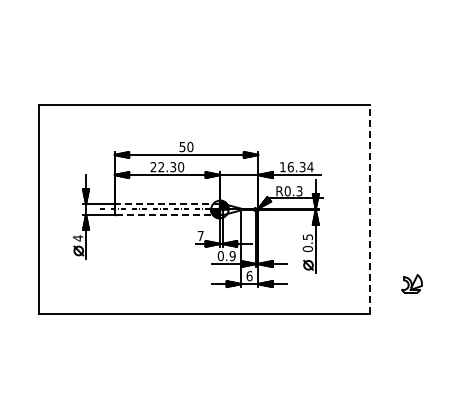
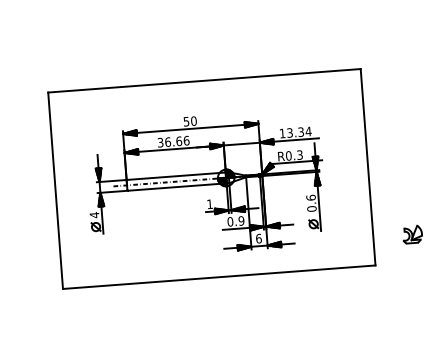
text: (167, 167) -> (173, 142), 22.30 -> 36.66
text: (290, 167) -> (289, 133), 16.34 -> 13.34
line: (167, 203) -> (176, 175), dashed -> solid
line: (370, 209) -> (368, 167), dashed -> solid
line: (168, 215) -> (178, 187), dashed -> solid
text: (200, 235) -> (209, 203), 7 -> 1
text: (307, 237) -> (310, 198), 0.5 -> 0.6

